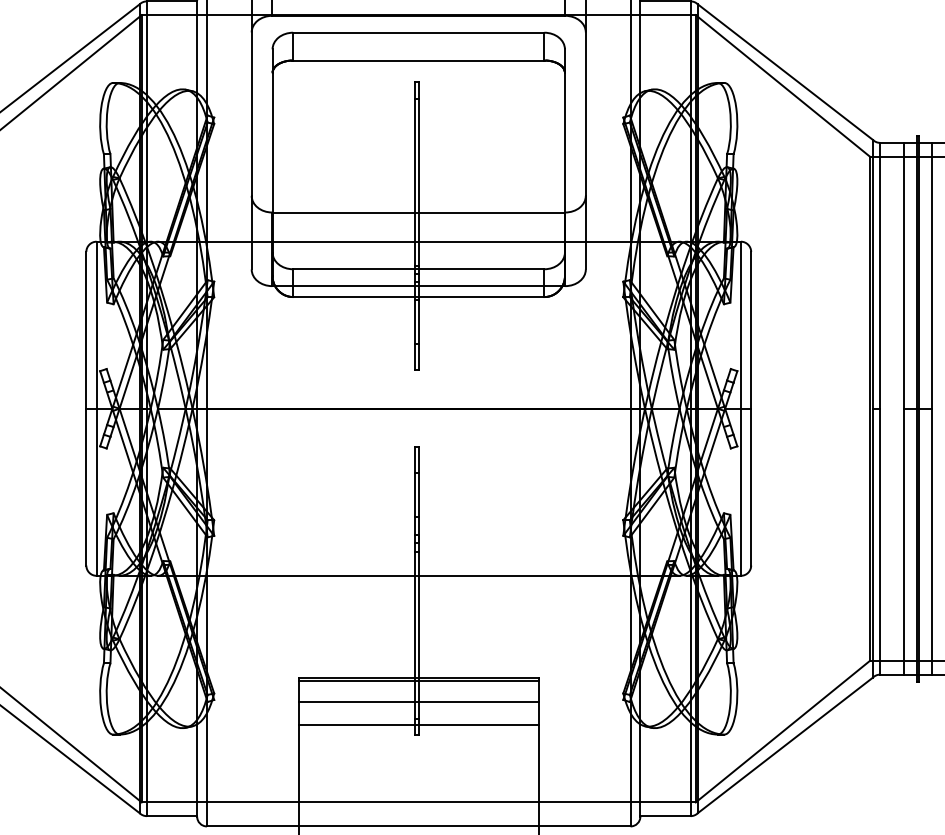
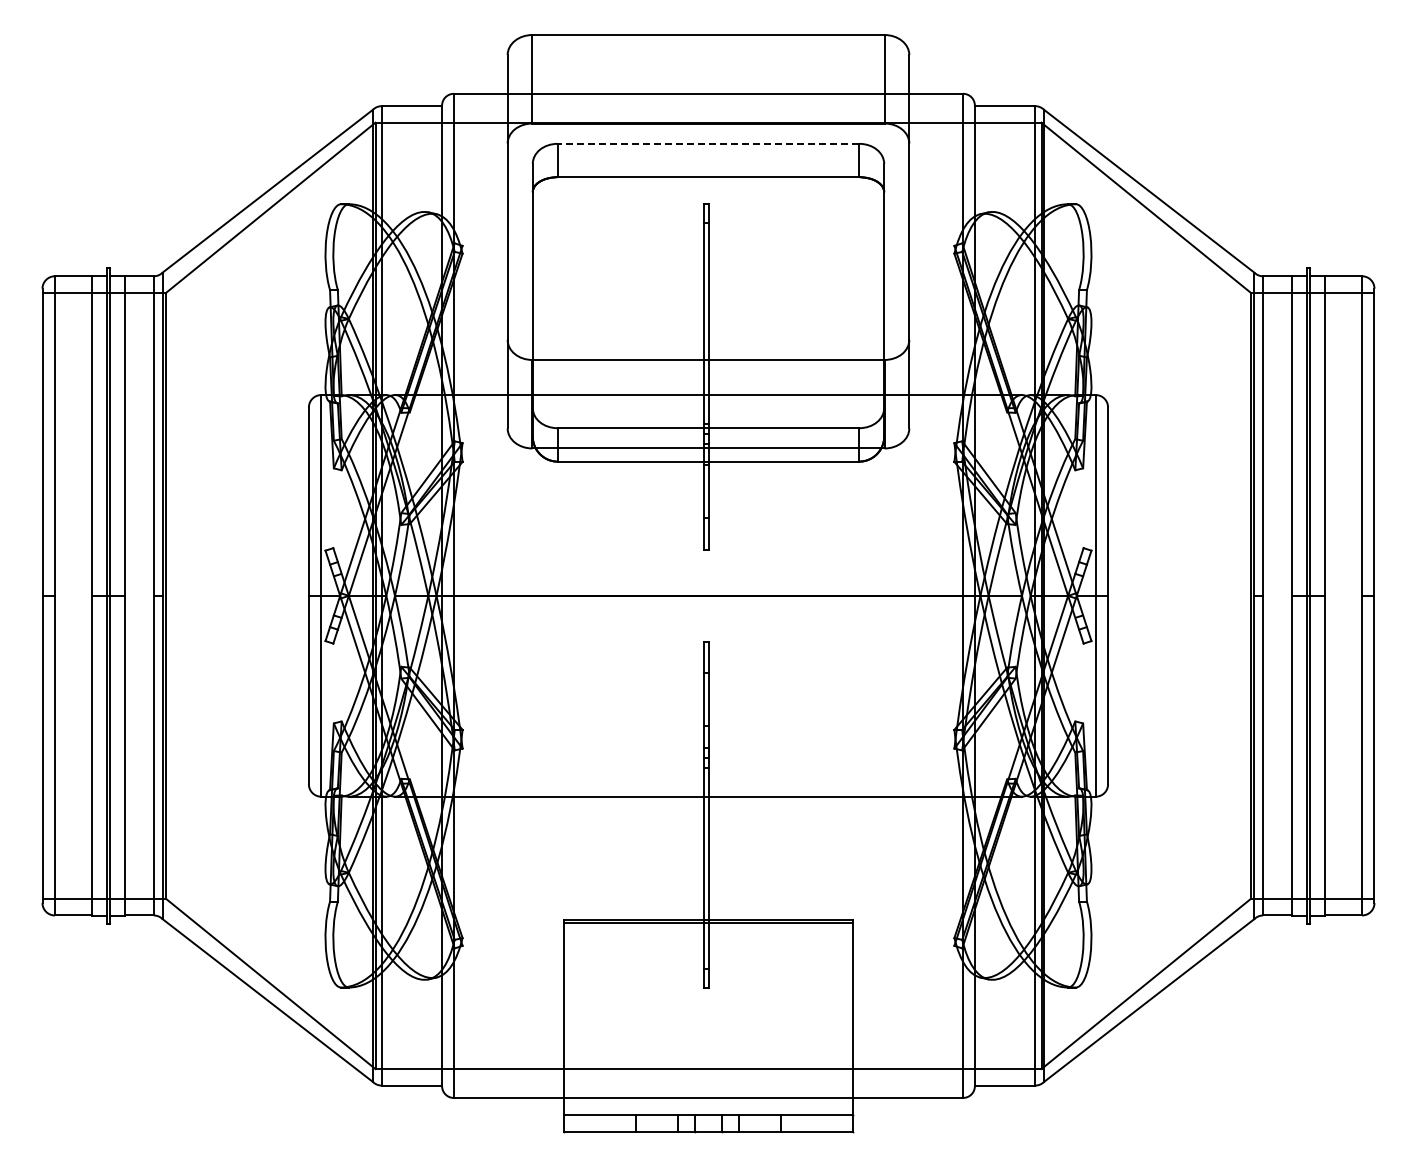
line: (418, 32) -> (708, 143), solid -> dashed
line: (418, 701) -> (708, 947), removed
line: (418, 725) -> (708, 976), removed

